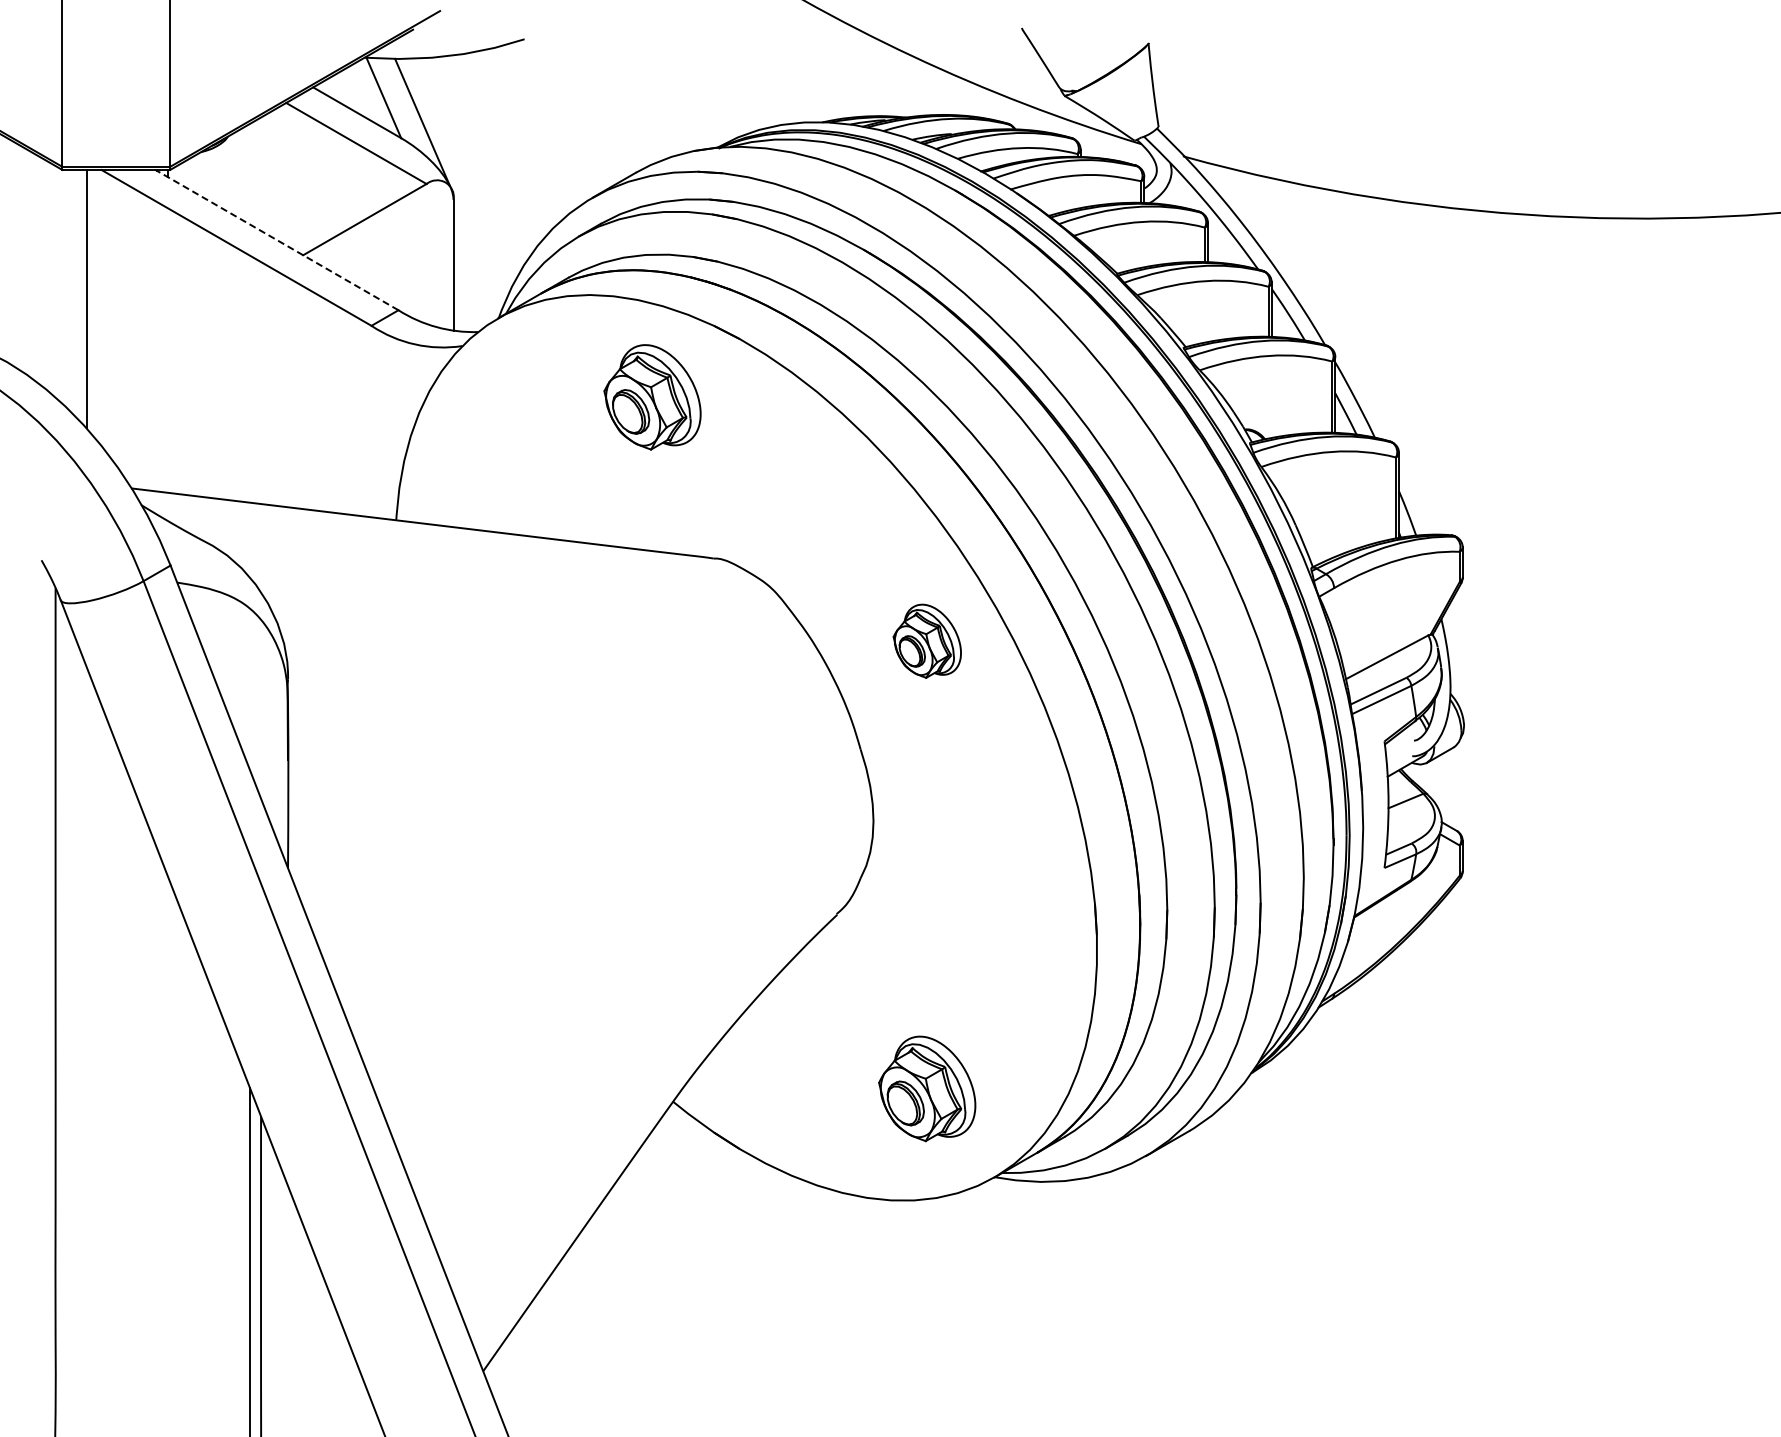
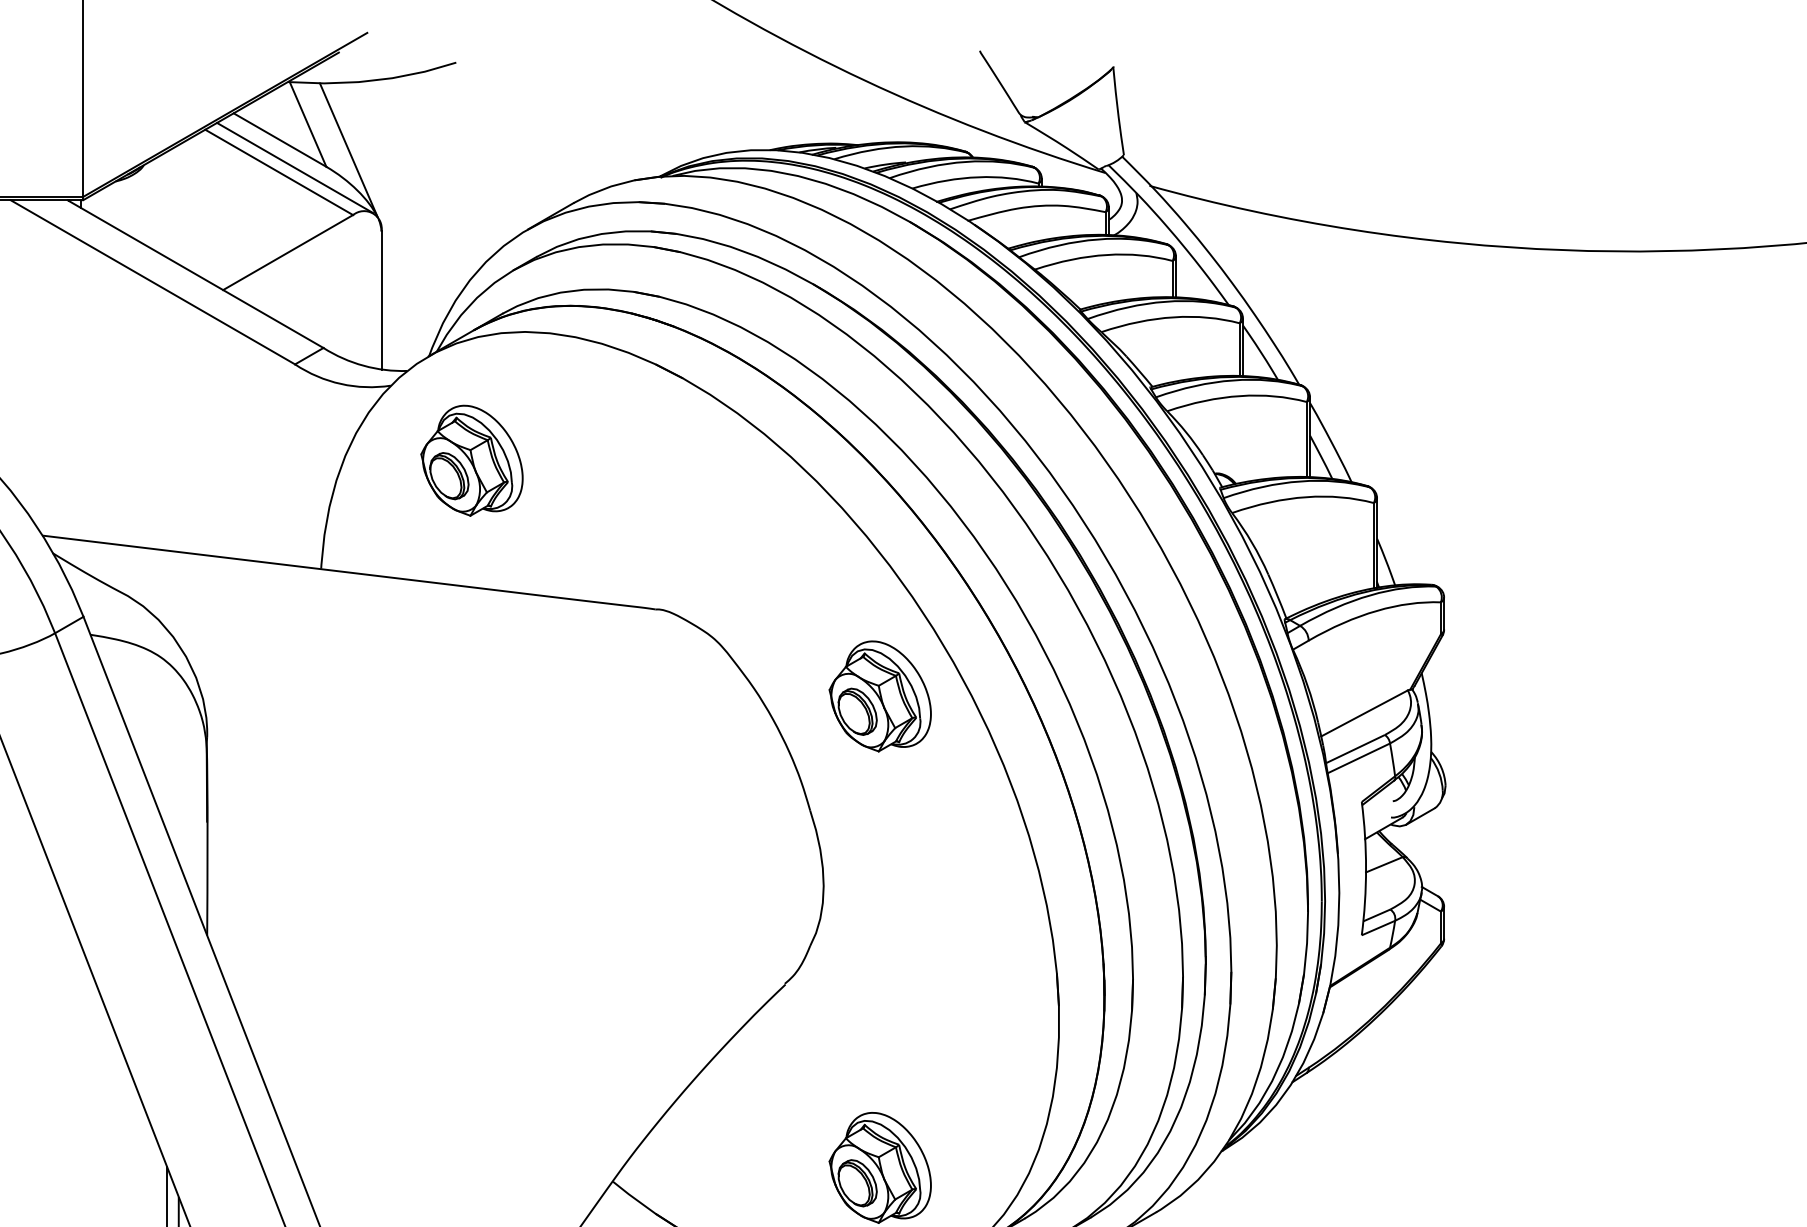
line: (371, 139) -> (295, 168), added
line: (276, 239) -> (195, 273), dashed -> solid
part: (652, 397) -> (471, 460), moved
part: (927, 641) -> (880, 696), size x1.43

